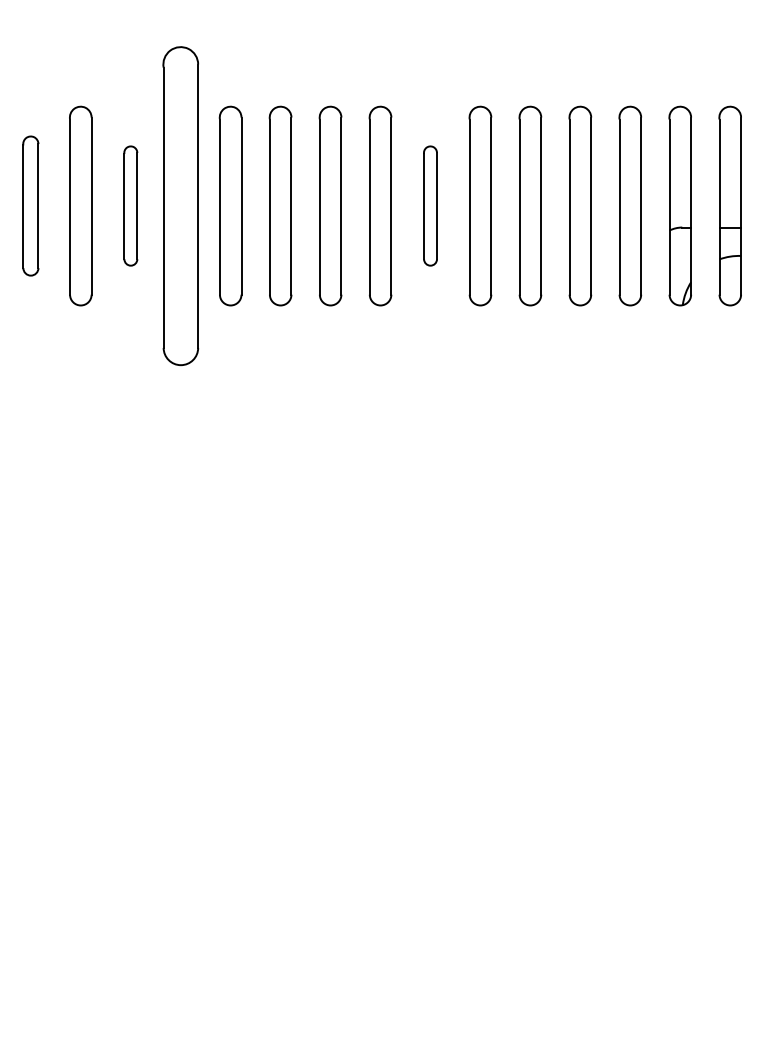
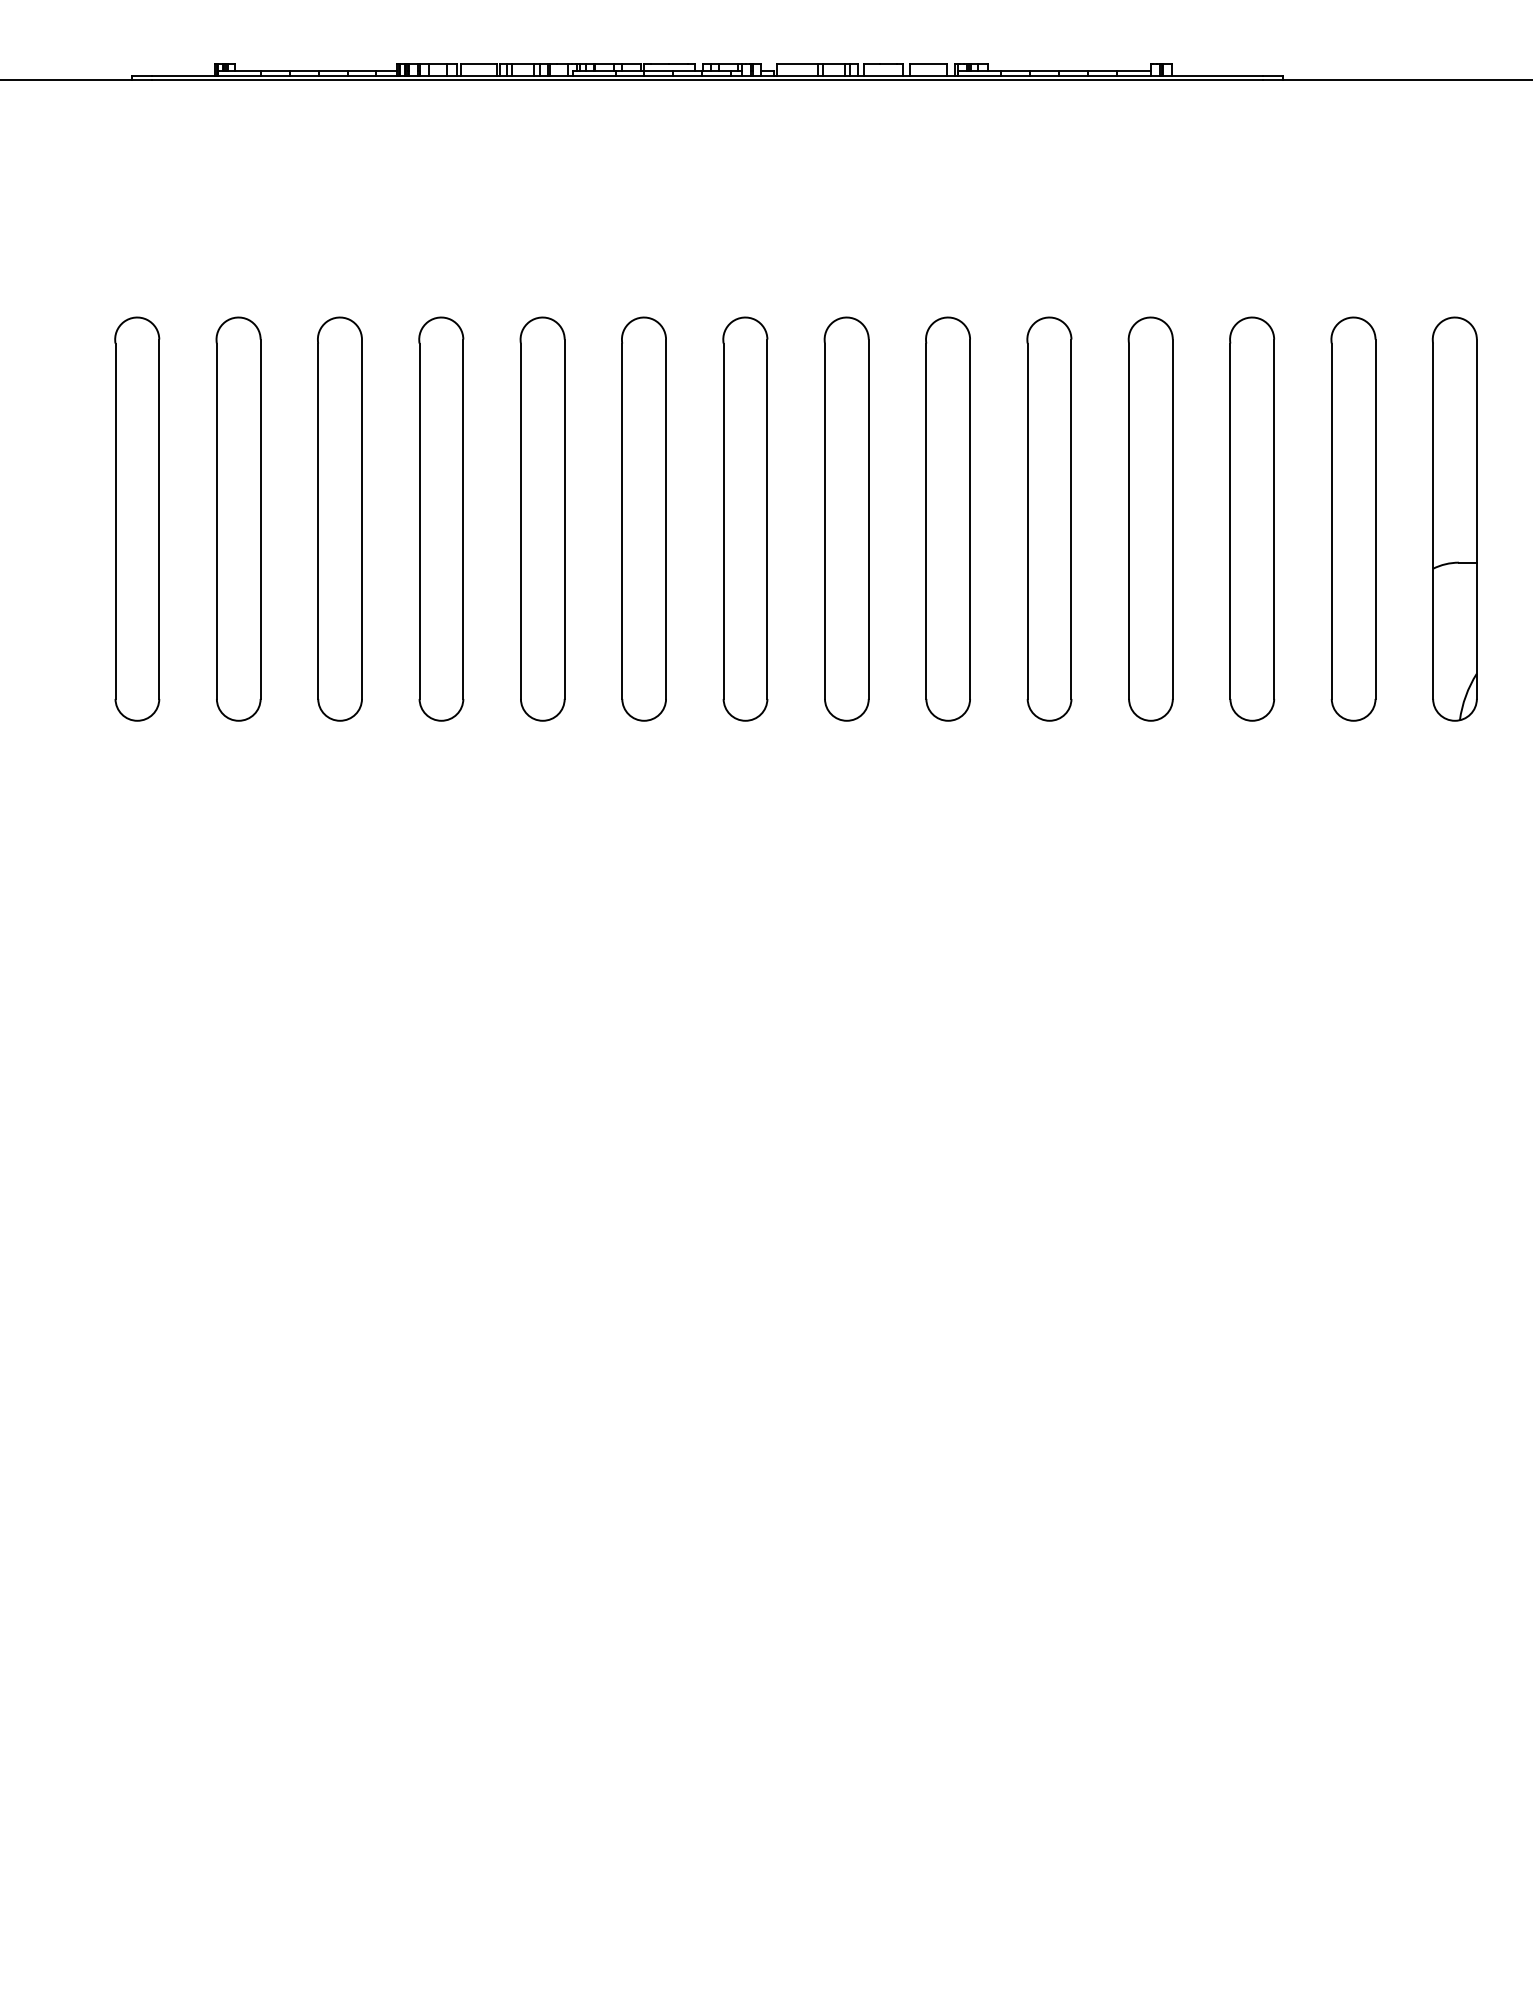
part: (30, 205) -> (136, 517), size x1.43
part: (130, 205) -> (339, 517), size x1.67
part: (180, 205) -> (440, 517), size x0.62
part: (430, 205) -> (948, 517), size x1.67

